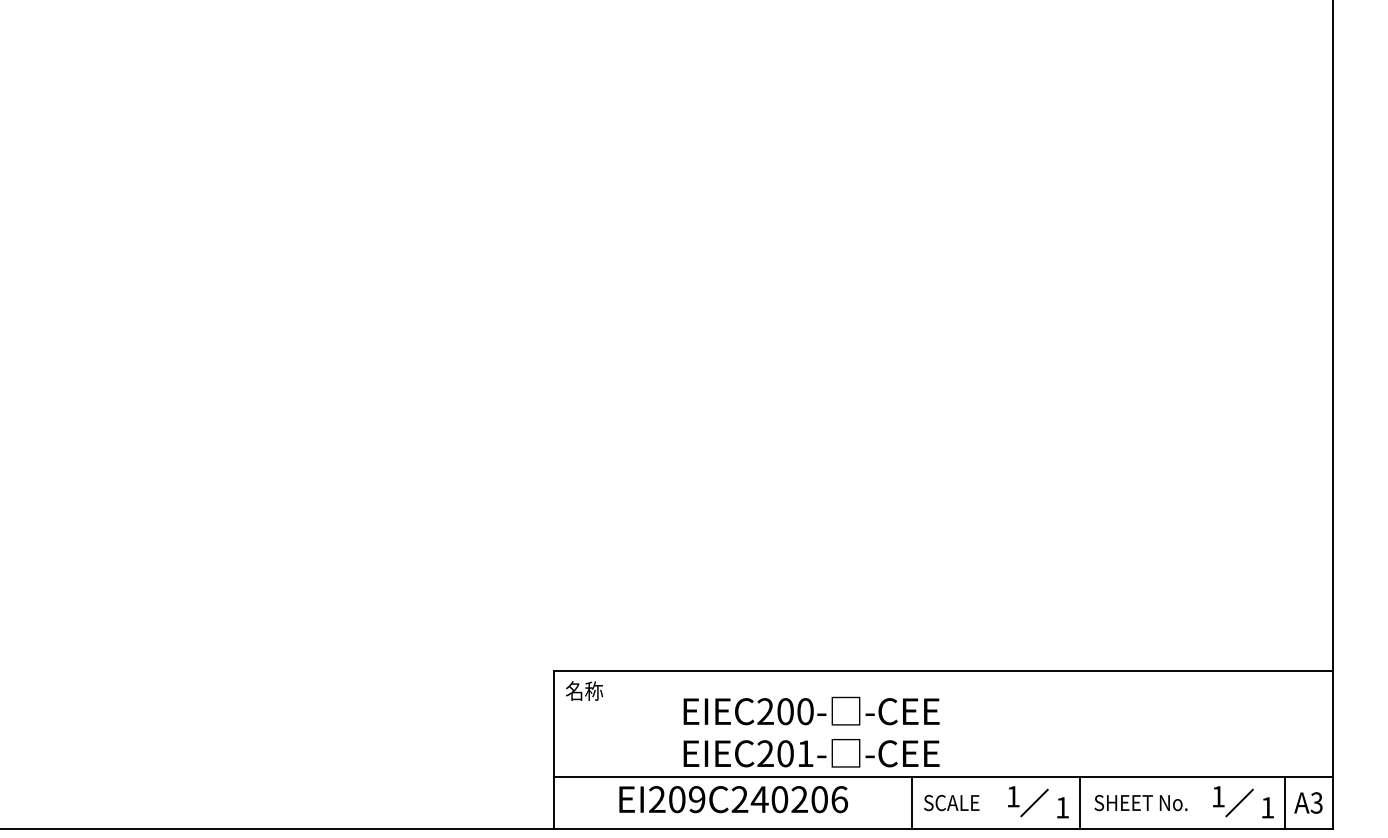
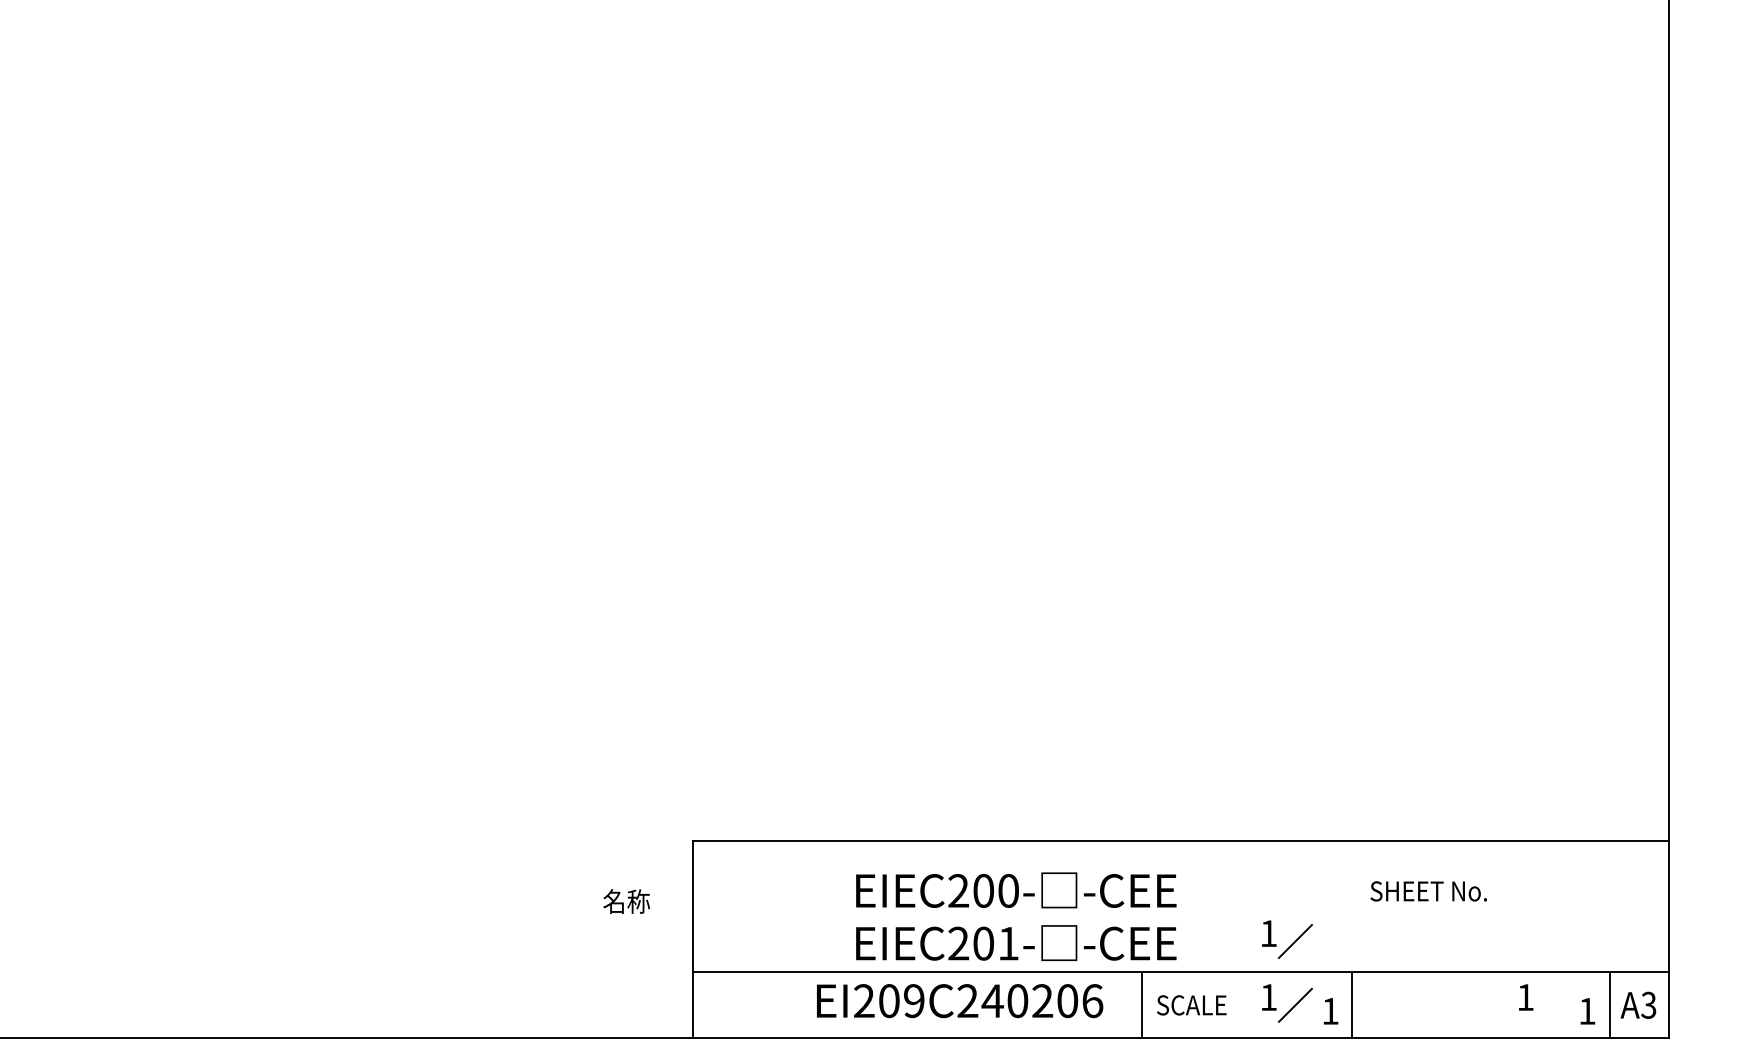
text: (584, 690) -> (626, 900), moved
part: (1028, 750) -> (1287, 939), added
text: (733, 799) -> (959, 1000), moved
text: (1140, 802) -> (1428, 890), moved
line: (1239, 802) -> (1552, 1004), removed

